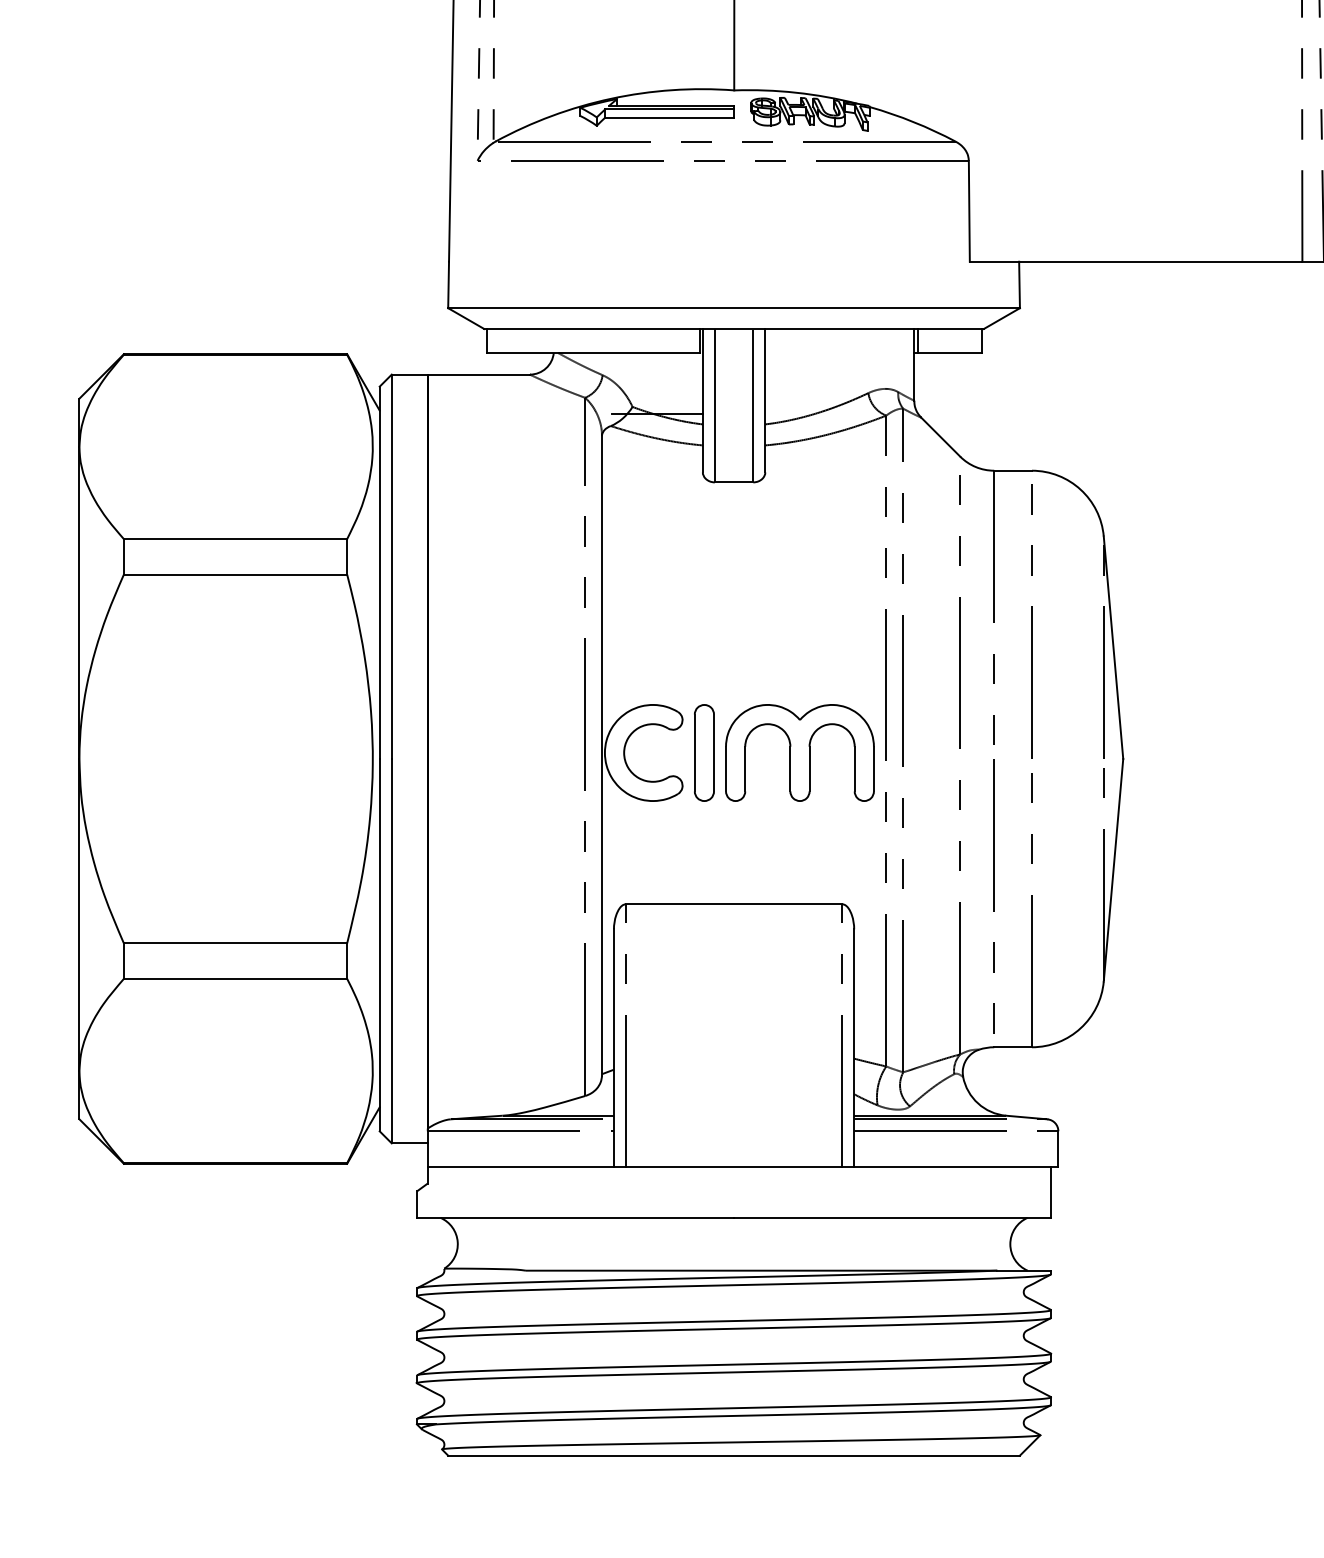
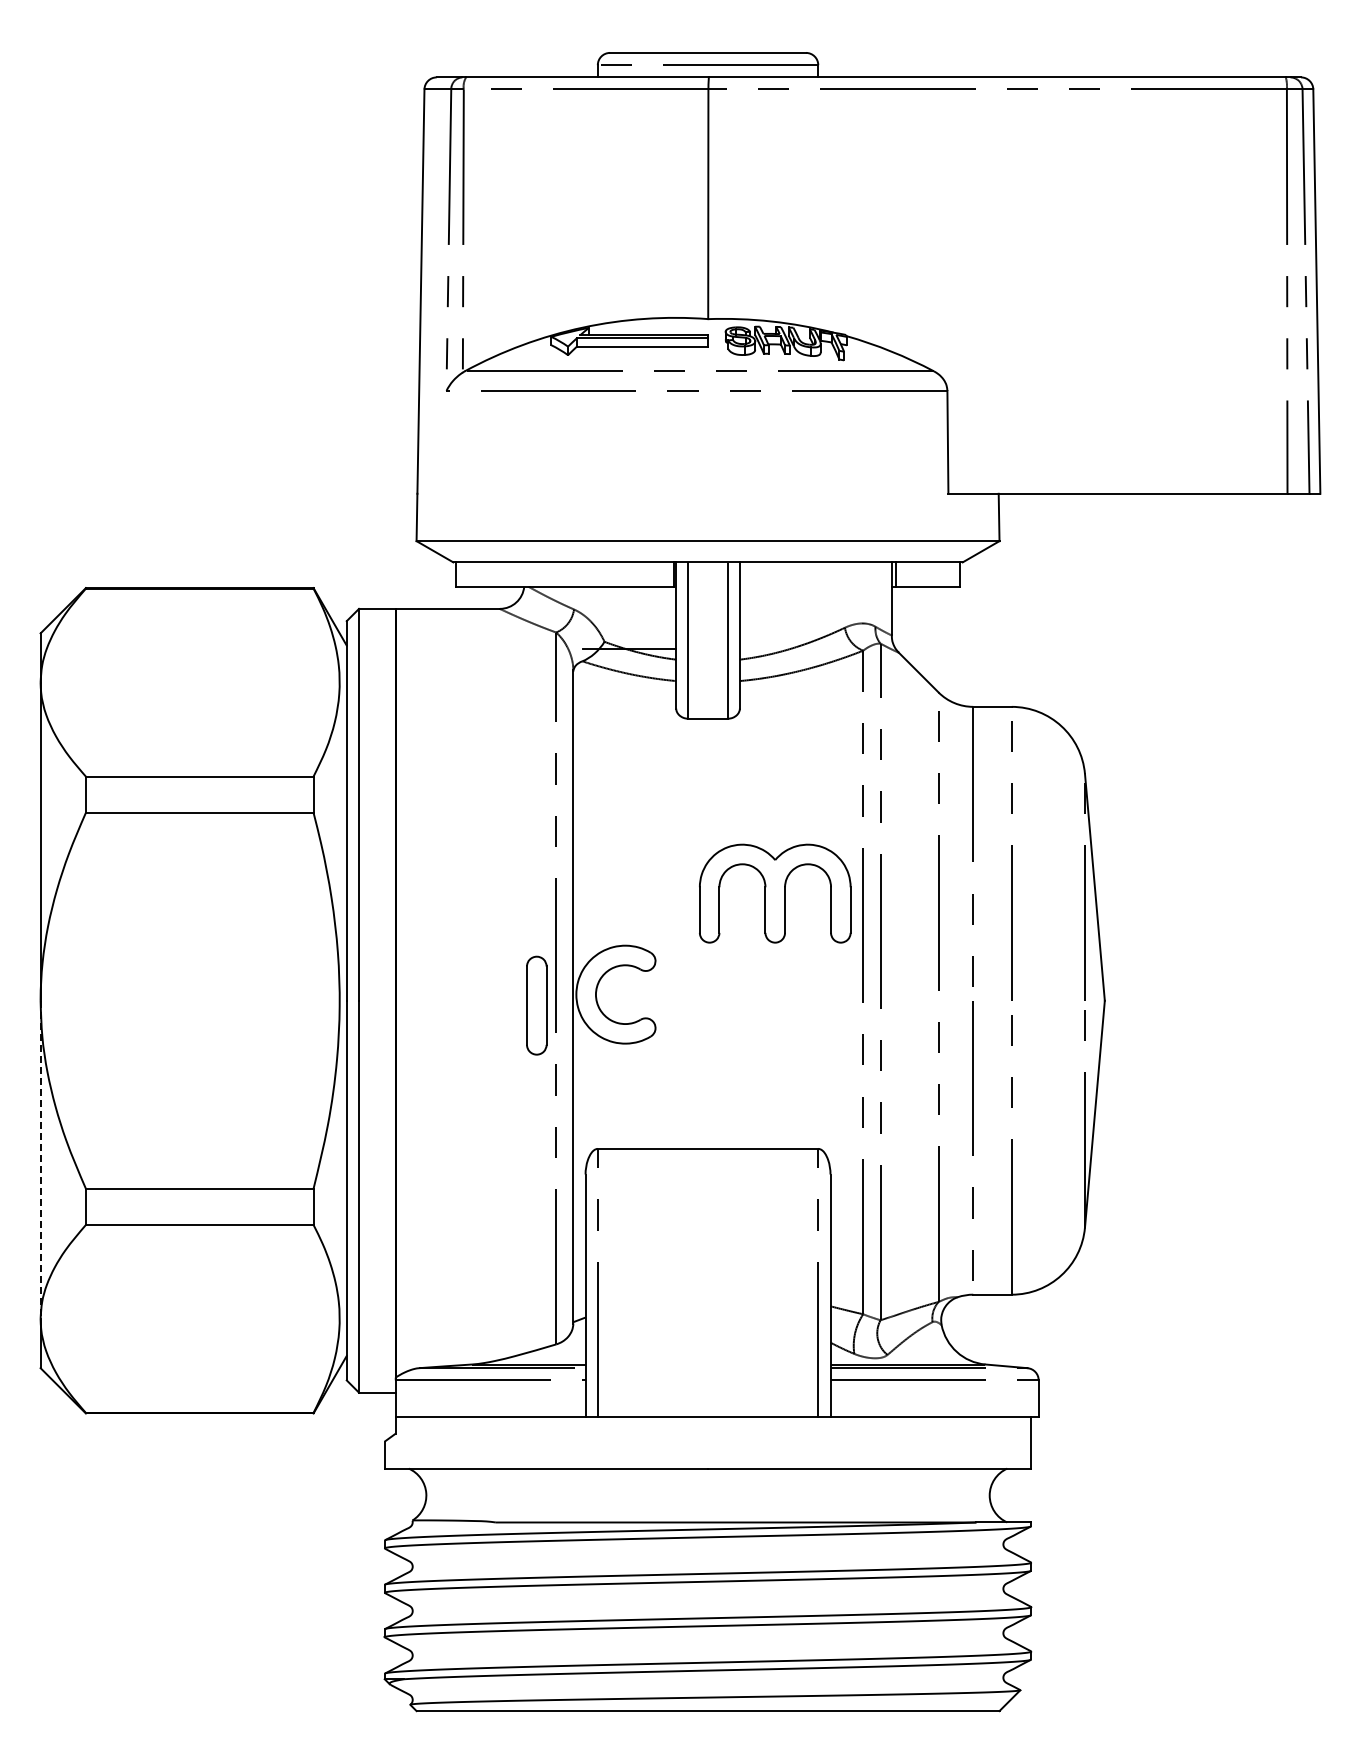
part: (704, 752) -> (536, 1005), moved
part: (800, 752) -> (775, 893), moved
line: (79, 915) -> (40, 1160), solid -> dashed

